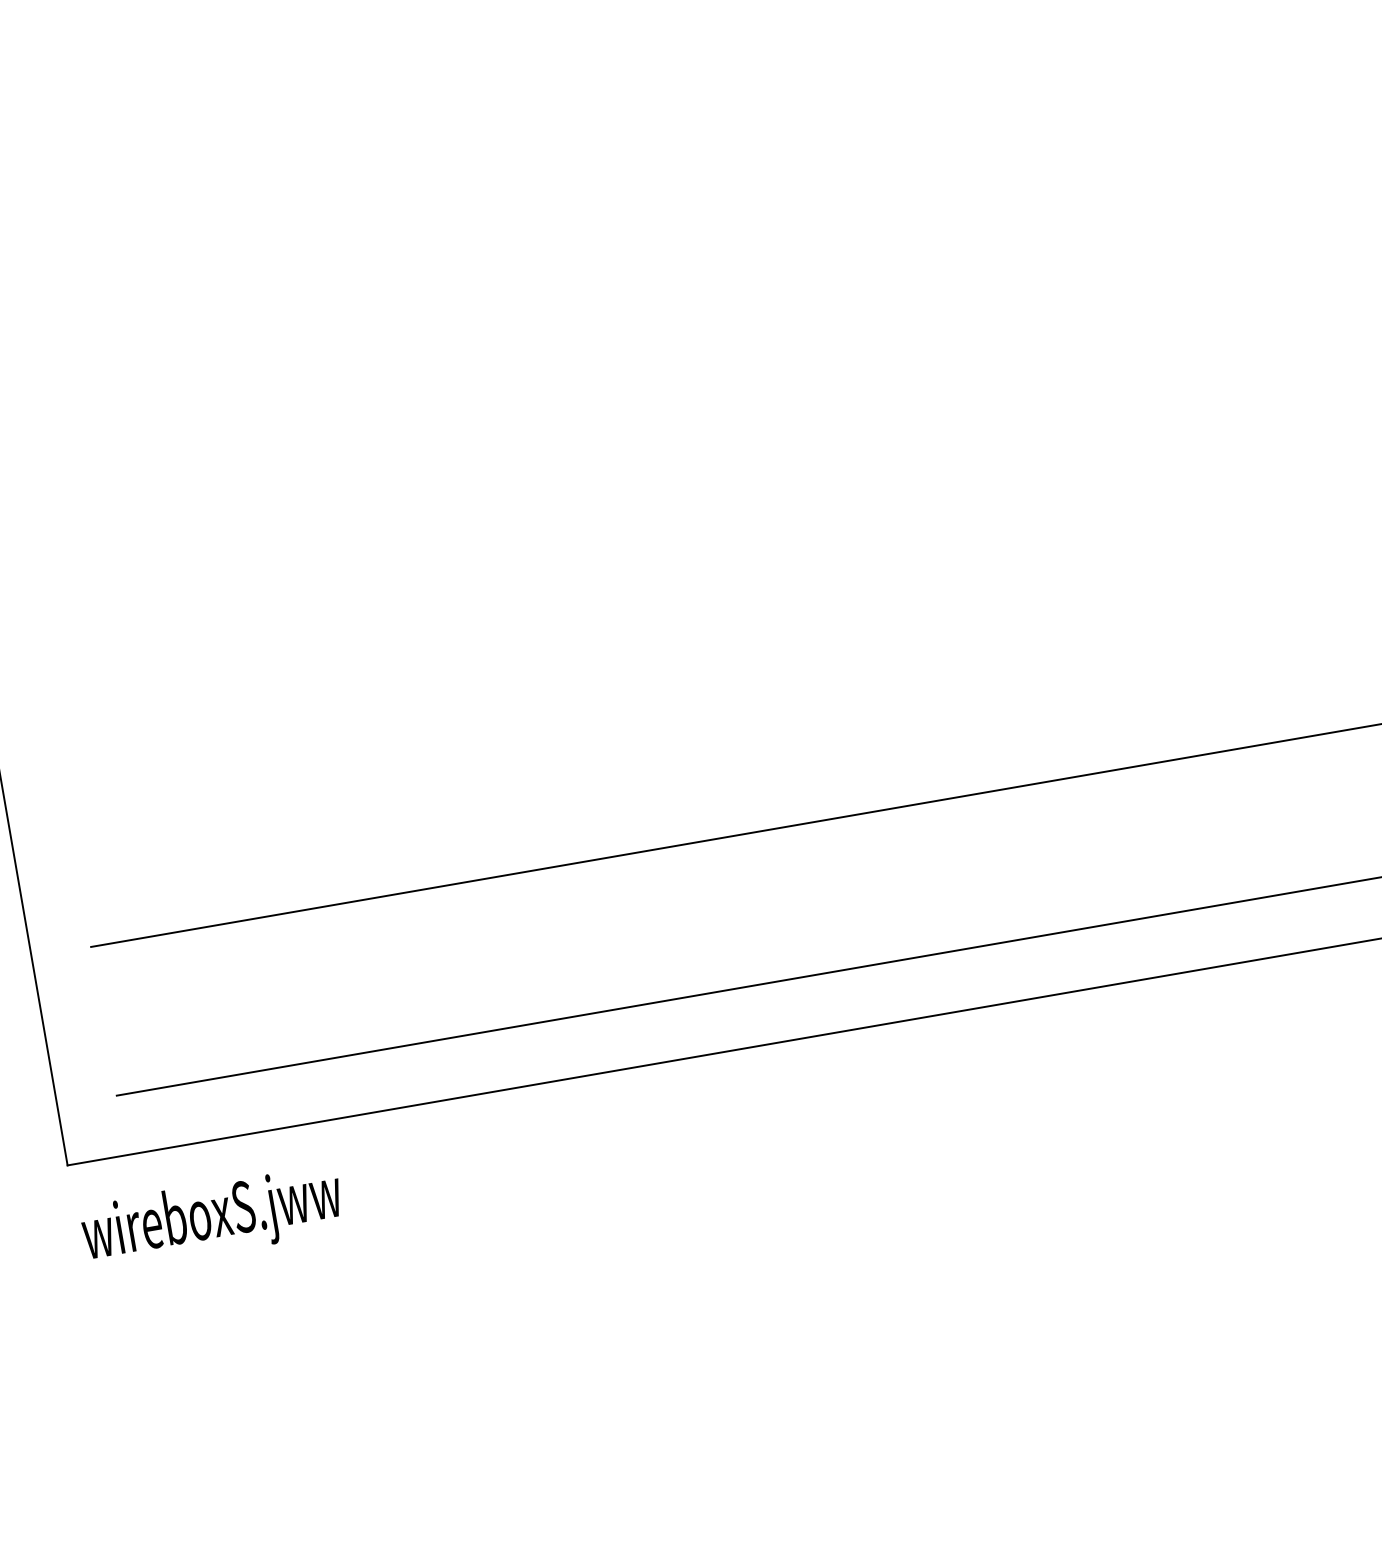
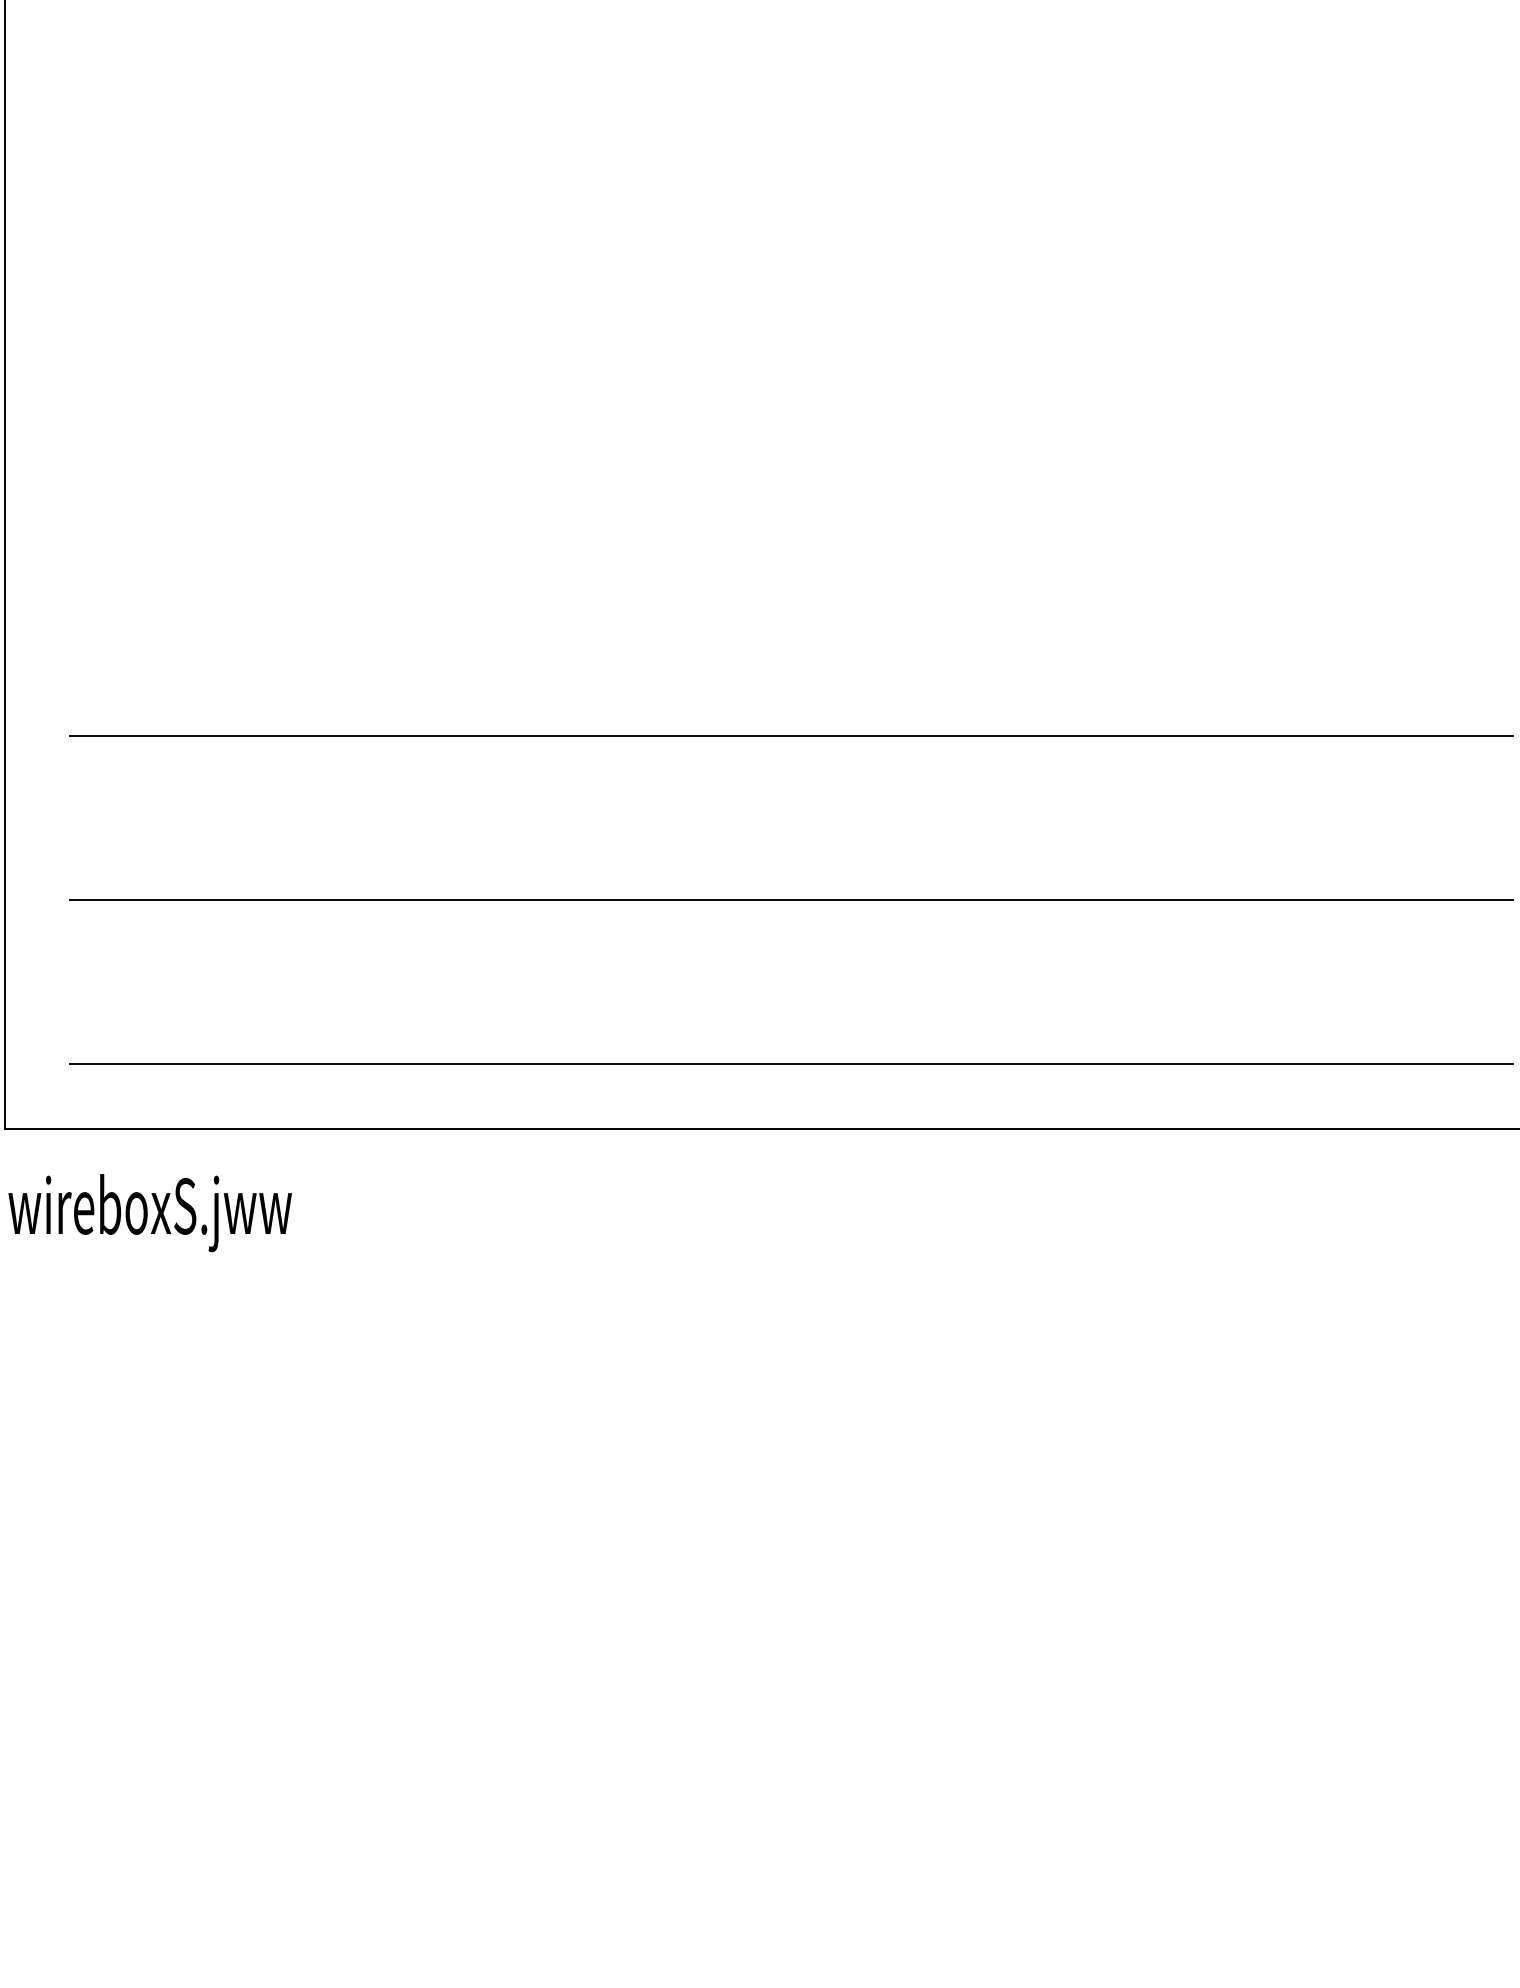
line: (719, 685) -> (791, 735), added

